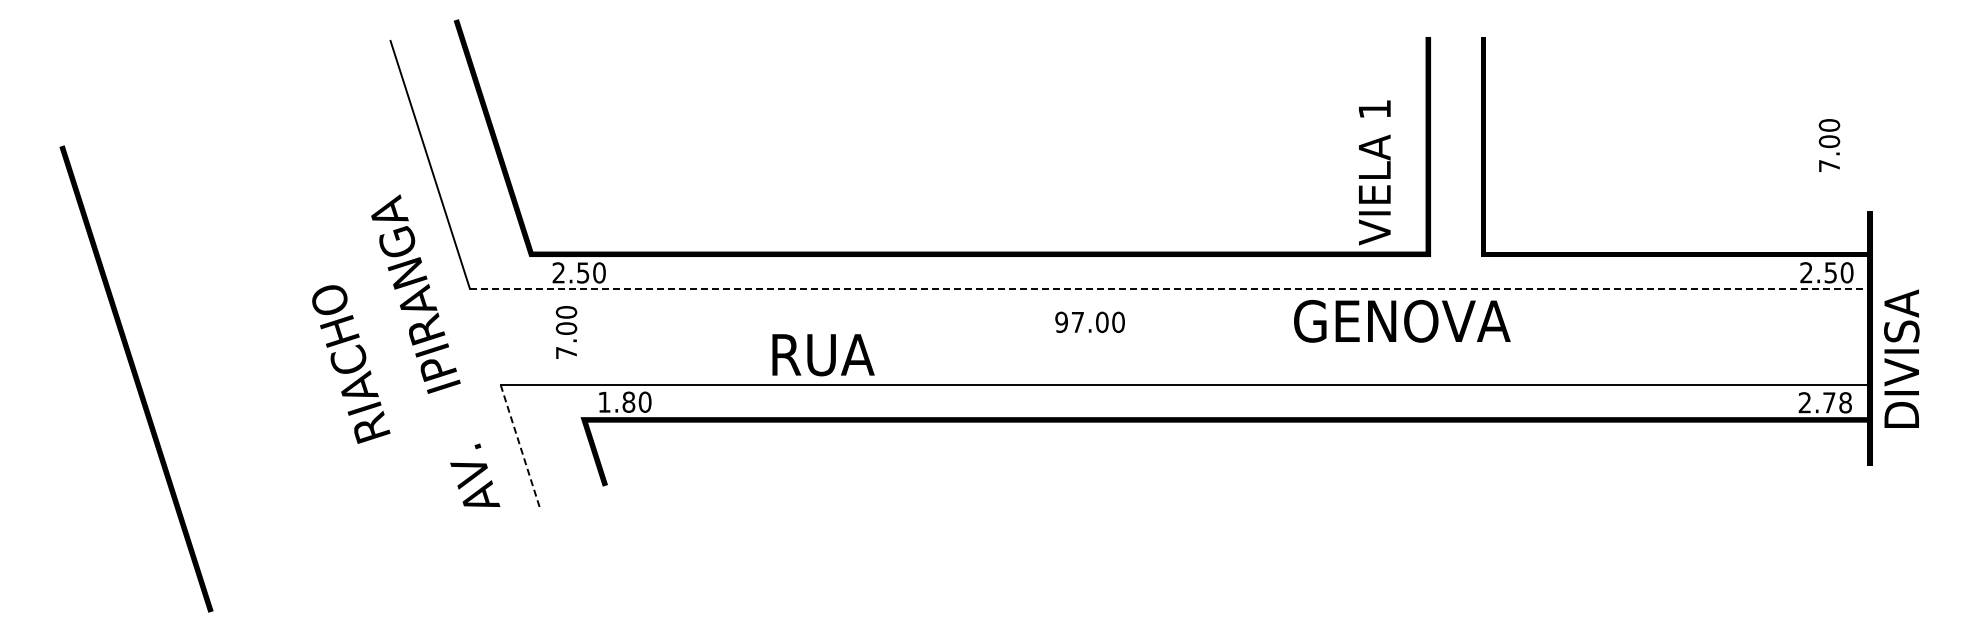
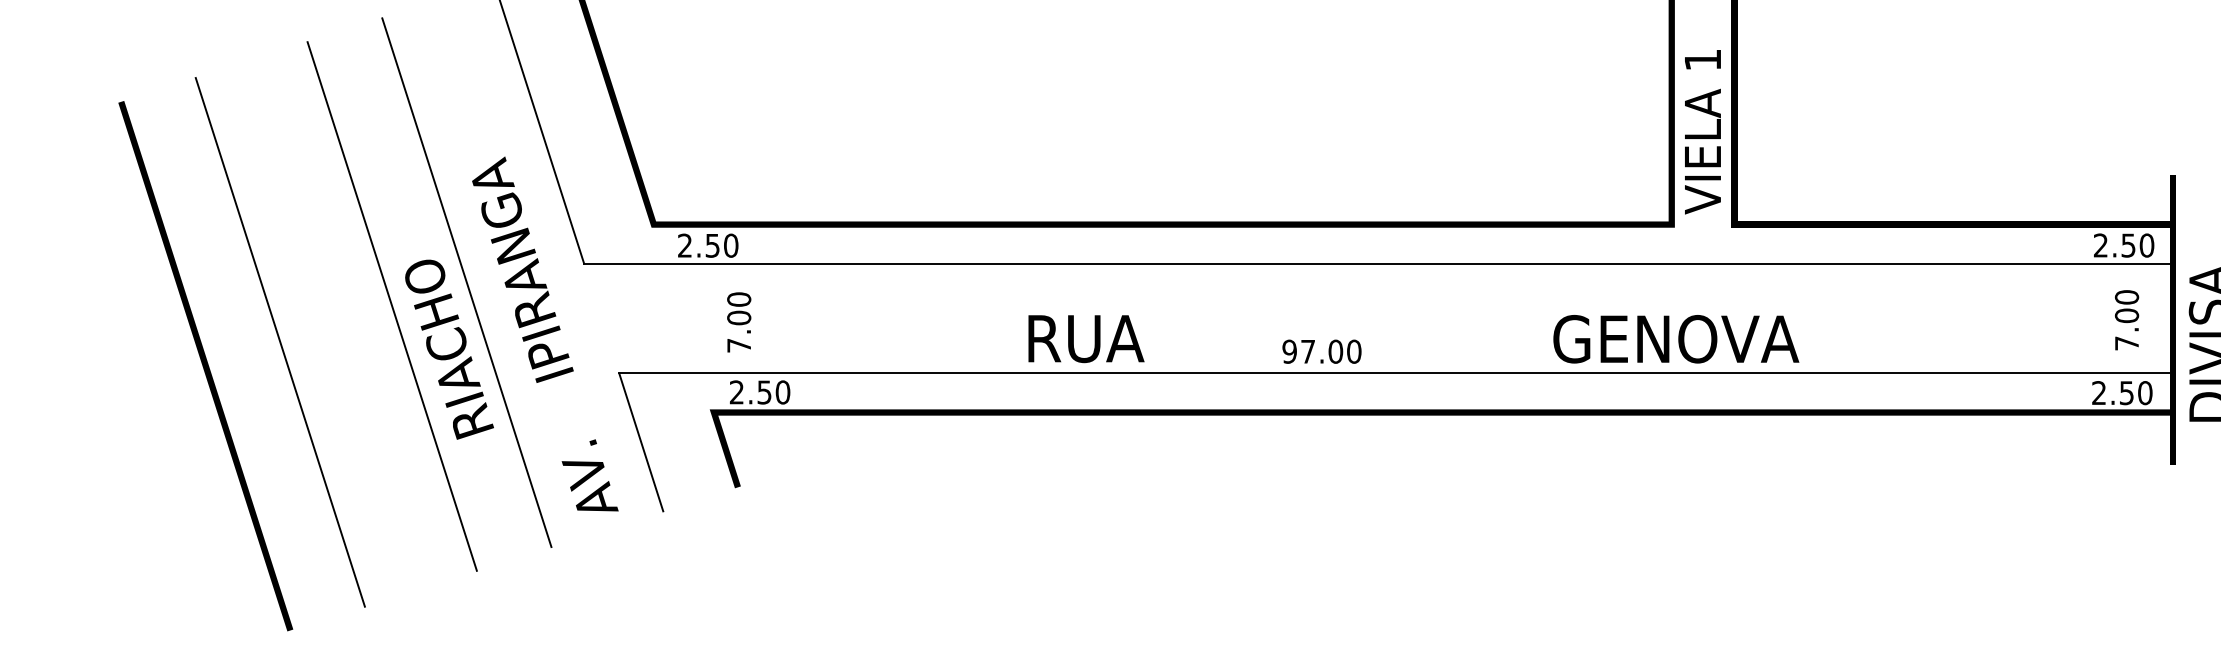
text: (1829, 145) -> (2127, 320), moved
text: (1374, 172) -> (1702, 131), moved
line: (1170, 288) -> (1379, 263), dashed -> solid
line: (366, 305) -> (466, 282), added
text: (1089, 321) -> (1321, 350), moved
text: (1402, 321) -> (1676, 339), moved
line: (300, 326) -> (391, 306), added
text: (566, 332) -> (739, 322), moved
text: (823, 355) -> (1086, 339), moved
line: (201, 358) -> (279, 342), added
text: (616, 401) -> (750, 391), 1.80 -> 2.50
text: (1837, 402) -> (2136, 392), 2.78 -> 2.50
line: (520, 446) -> (641, 442), dashed -> solid

